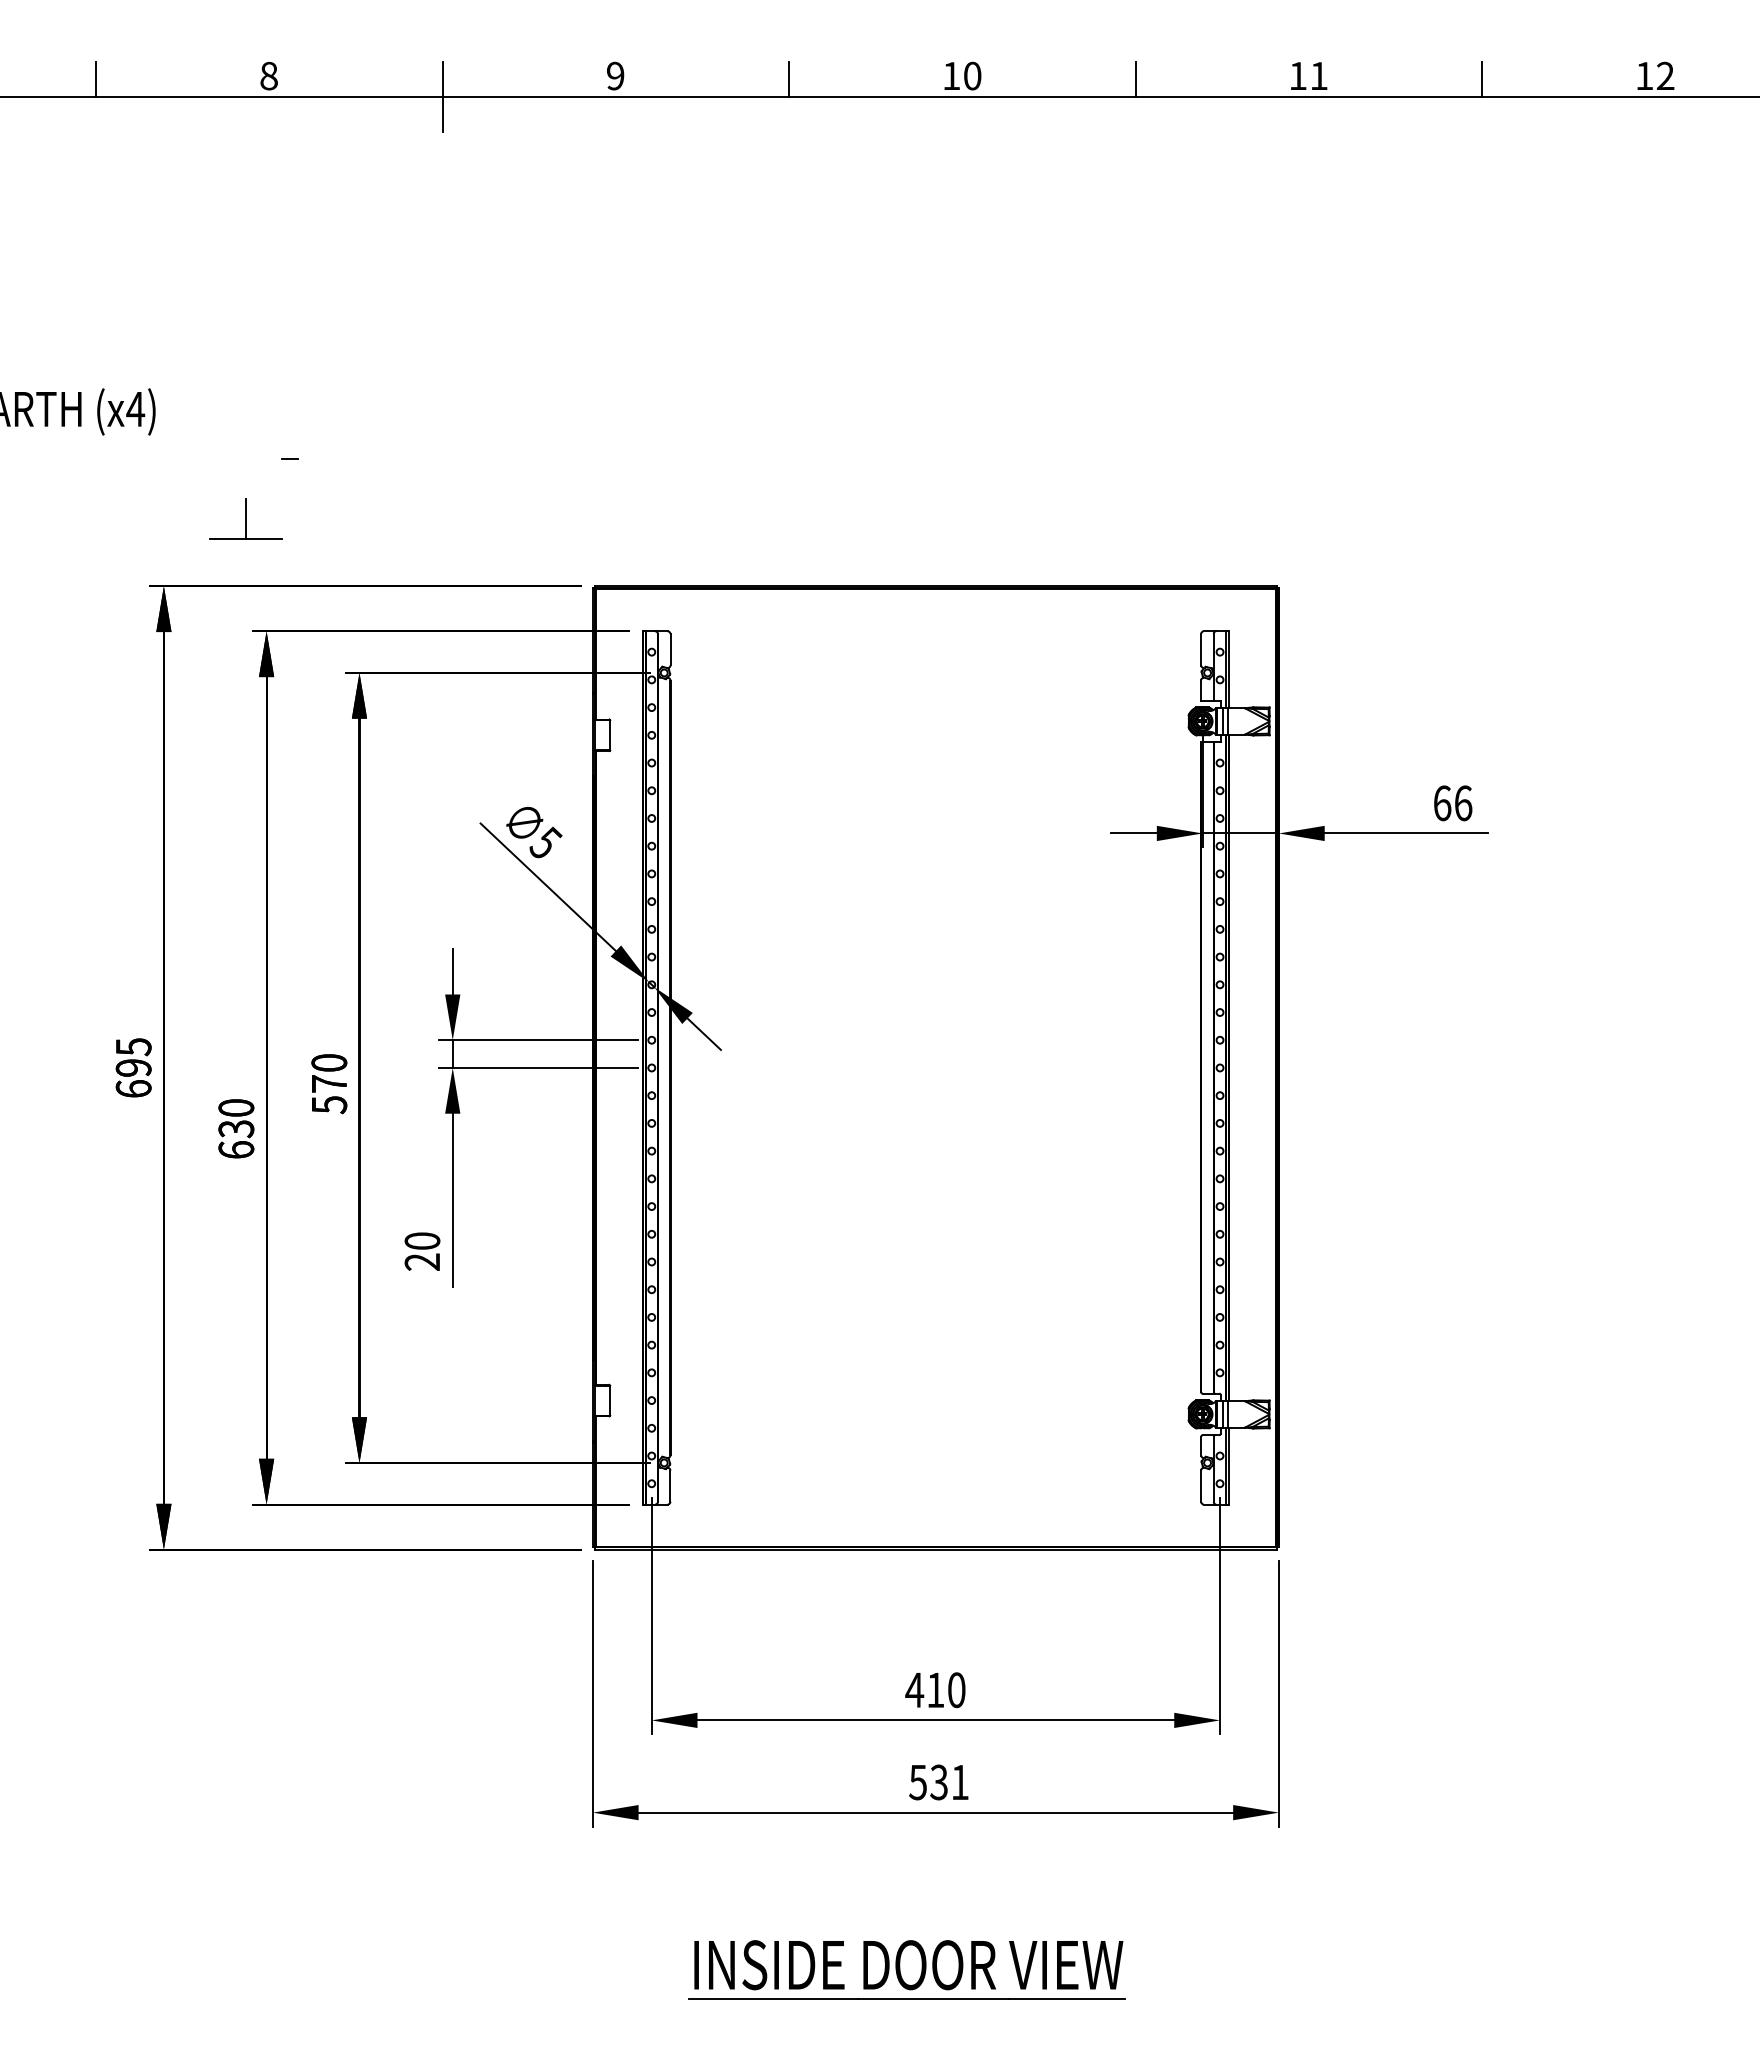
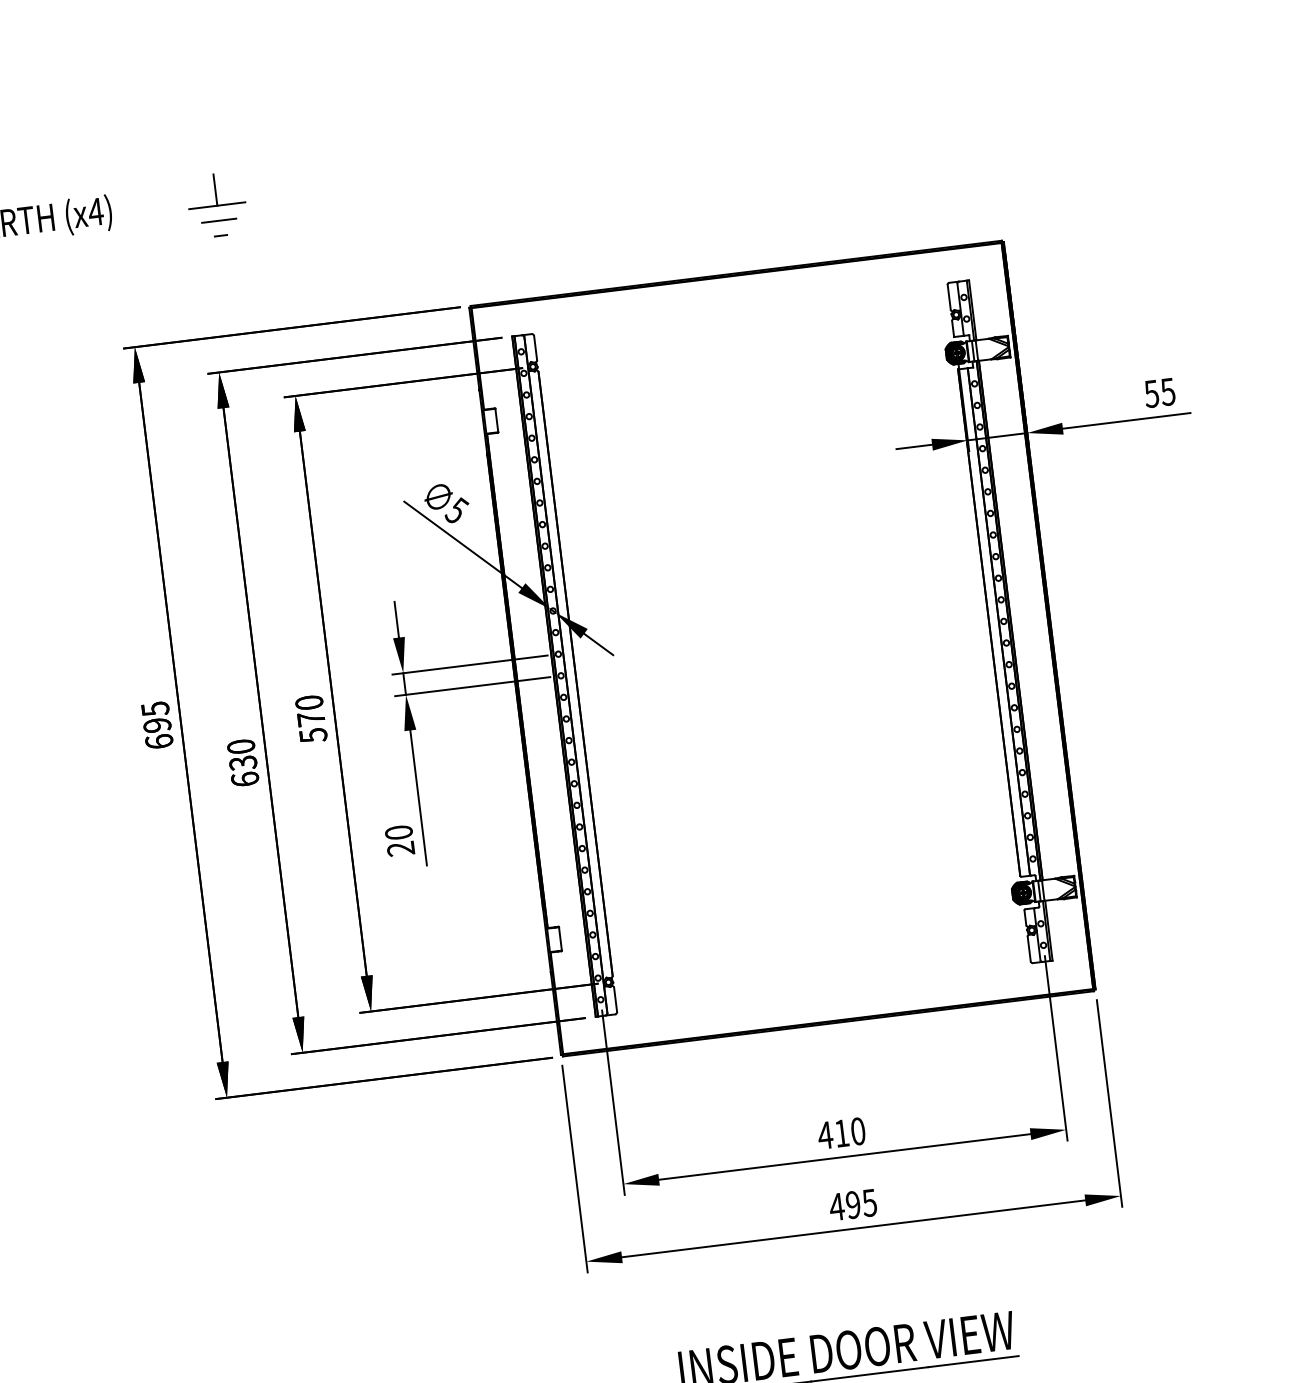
line: (290, 439) -> (219, 220), added
part: (245, 518) -> (214, 189), moved
text: (1452, 803) -> (1159, 393), 66 -> 55
text: (938, 1782) -> (852, 1205), 531 -> 495

